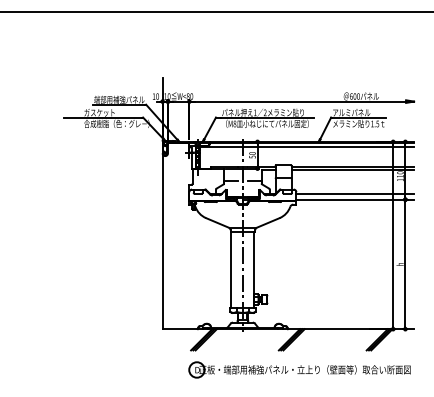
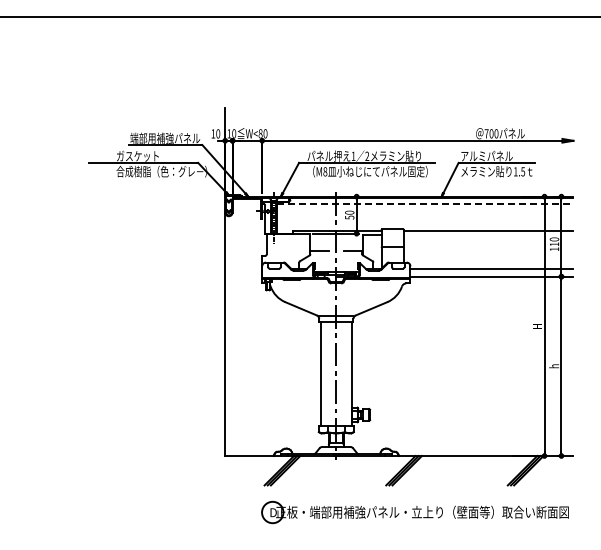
text: (351, 96) -> (486, 133), 600 -> 700
line: (307, 147) -> (425, 204), solid -> dashed
line: (352, 169) -> (488, 235), removed

